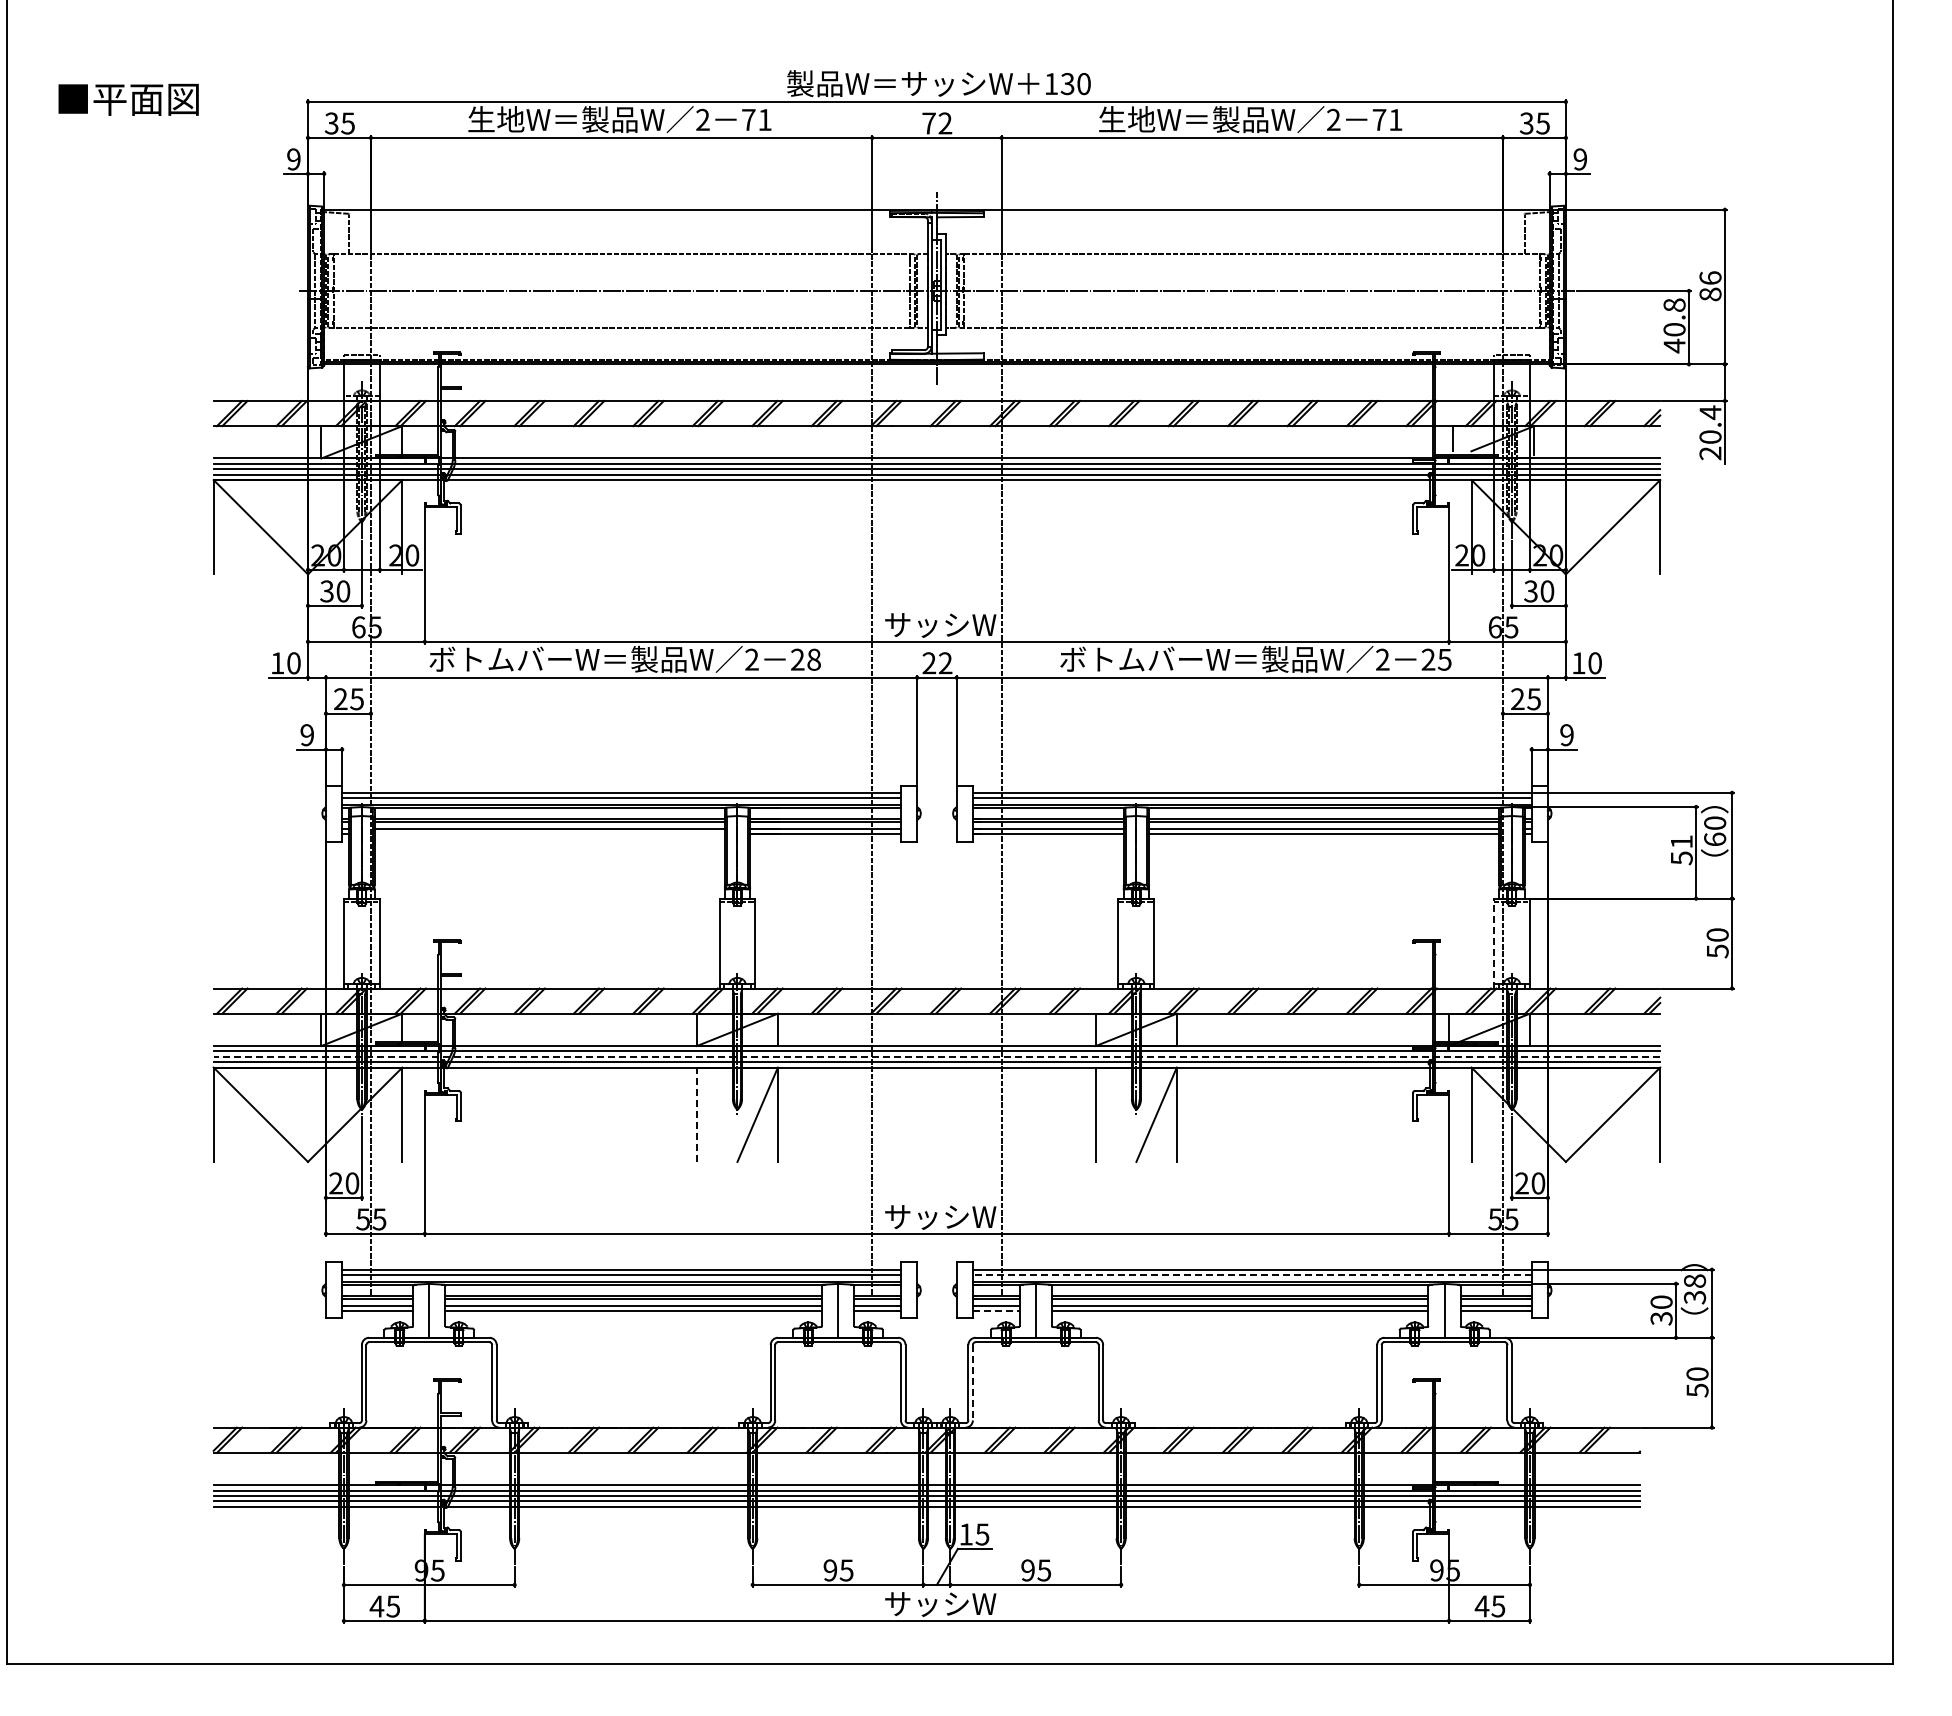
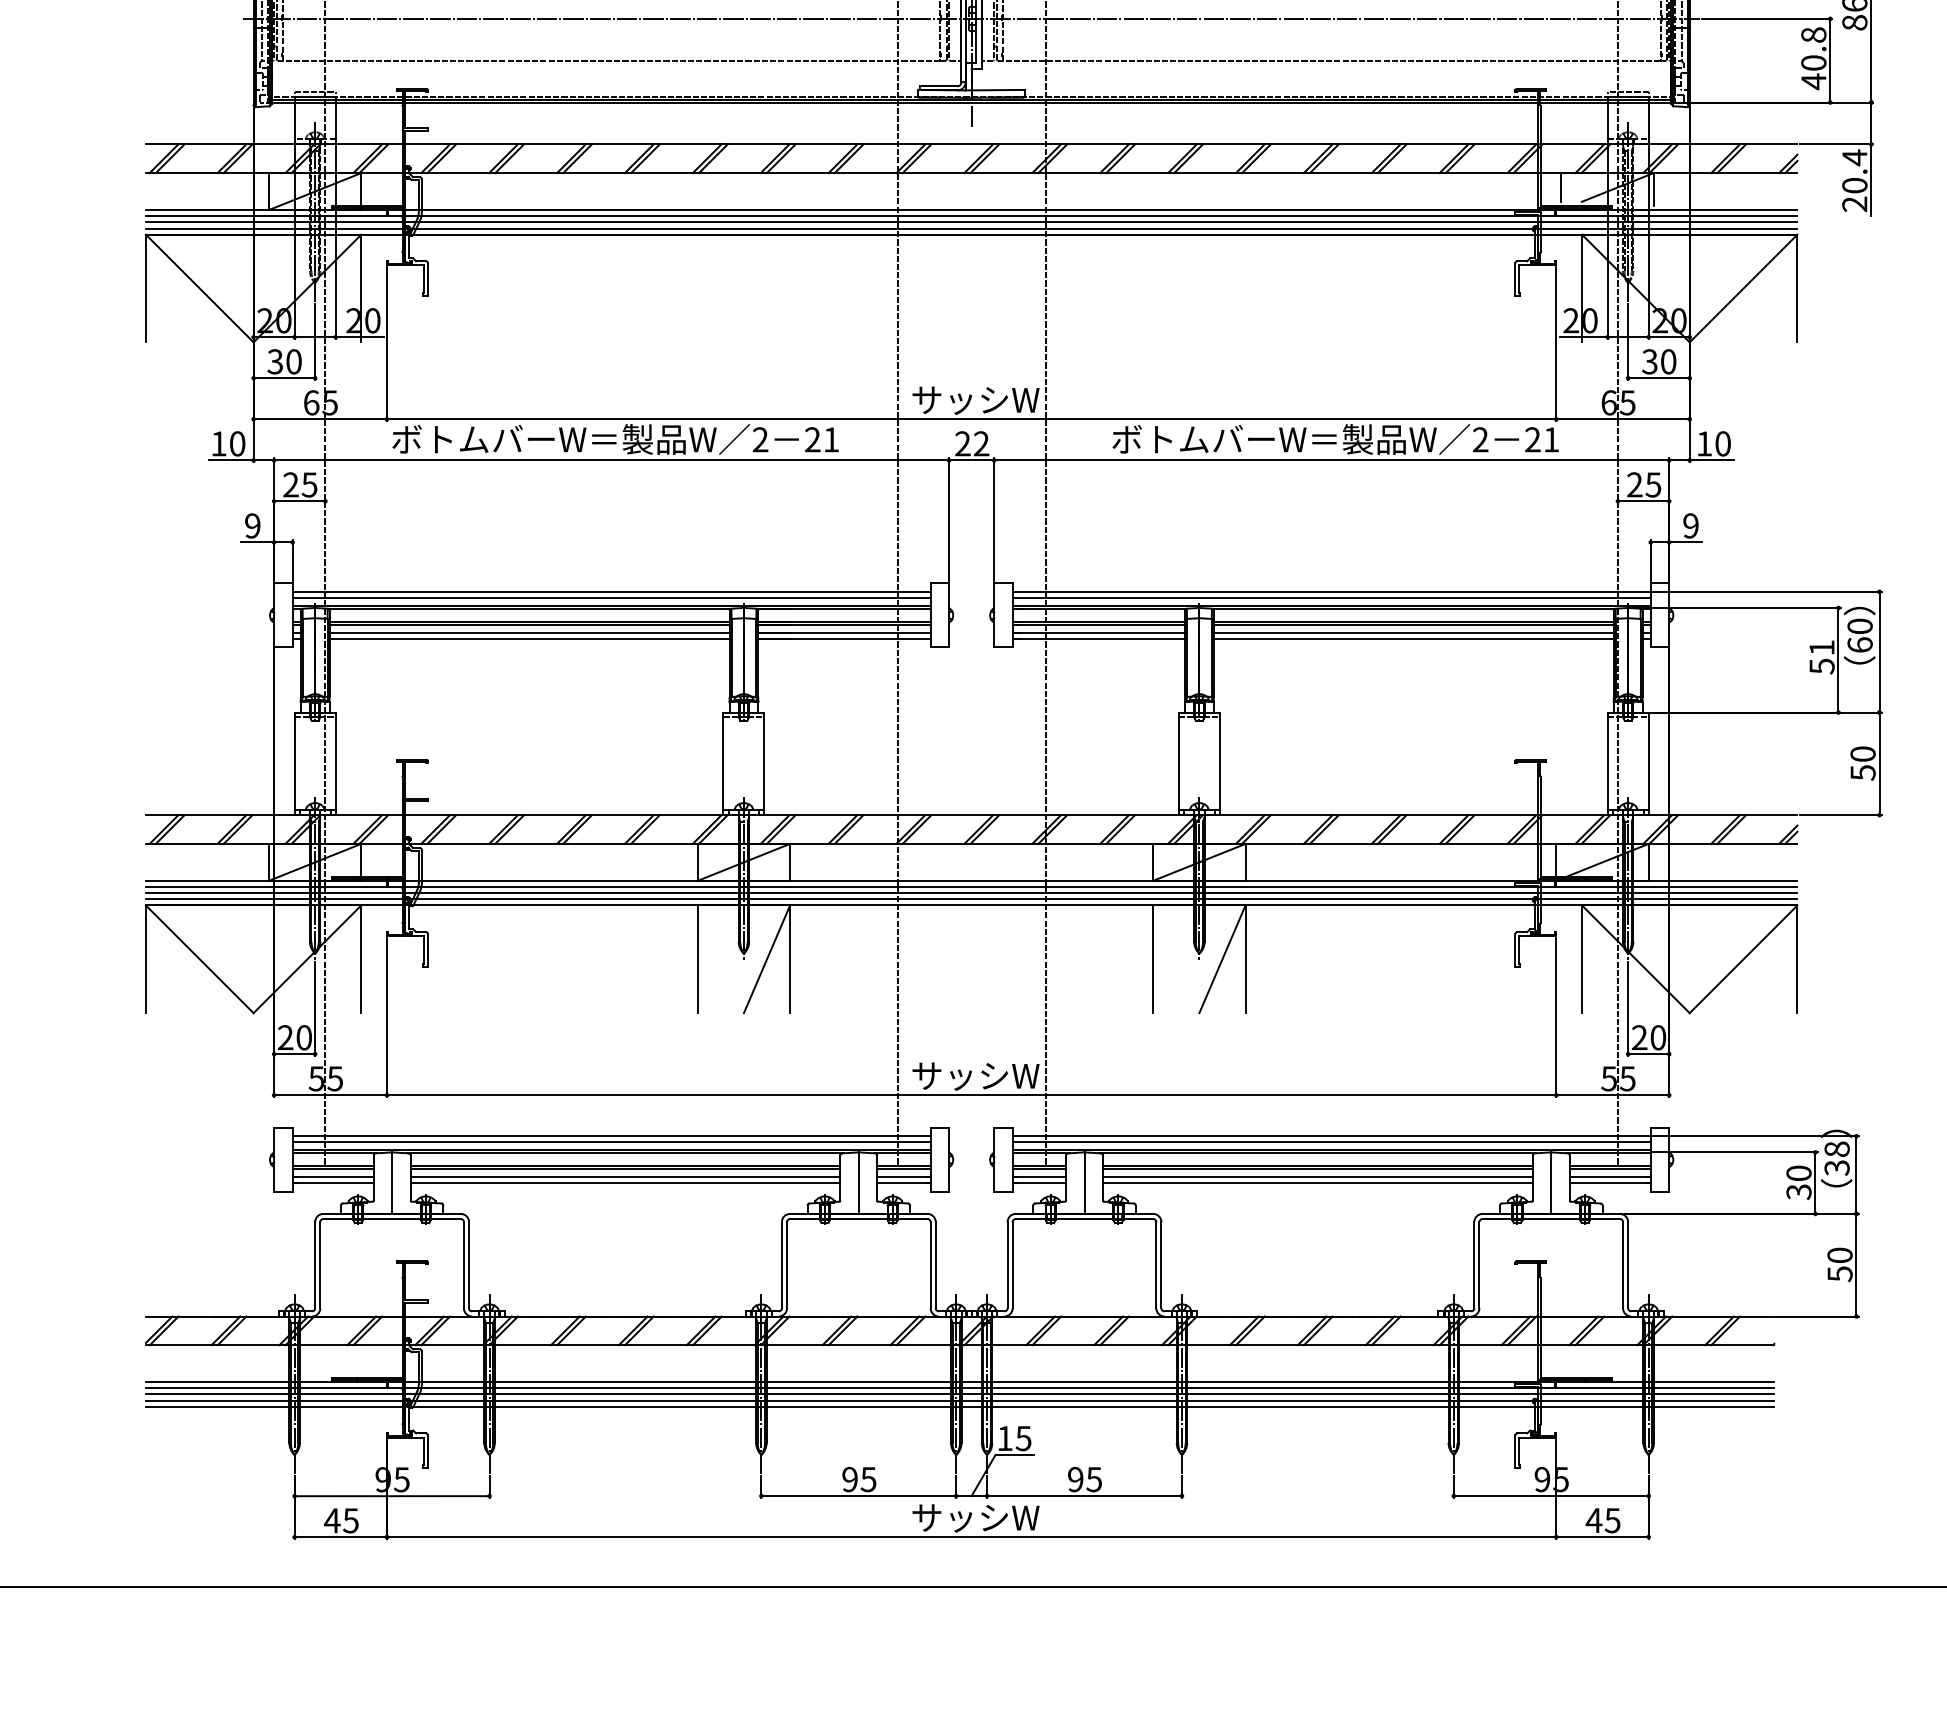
text: (813, 659) -> (830, 439), 28 -> 21
text: (1444, 659) -> (1551, 439), 25 -> 21
line: (549, 834) -> (529, 639), added
line: (1494, 943) -> (1608, 763), dashed -> solid
line: (936, 1056) -> (971, 892), dashed -> solid
line: (697, 1114) -> (698, 959), dashed -> solid
line: (1251, 1274) -> (1330, 1141), dashed -> solid
line: (996, 1311) -> (1039, 1183), dashed -> solid
line: (972, 1382) -> (1012, 1264), dashed -> solid

